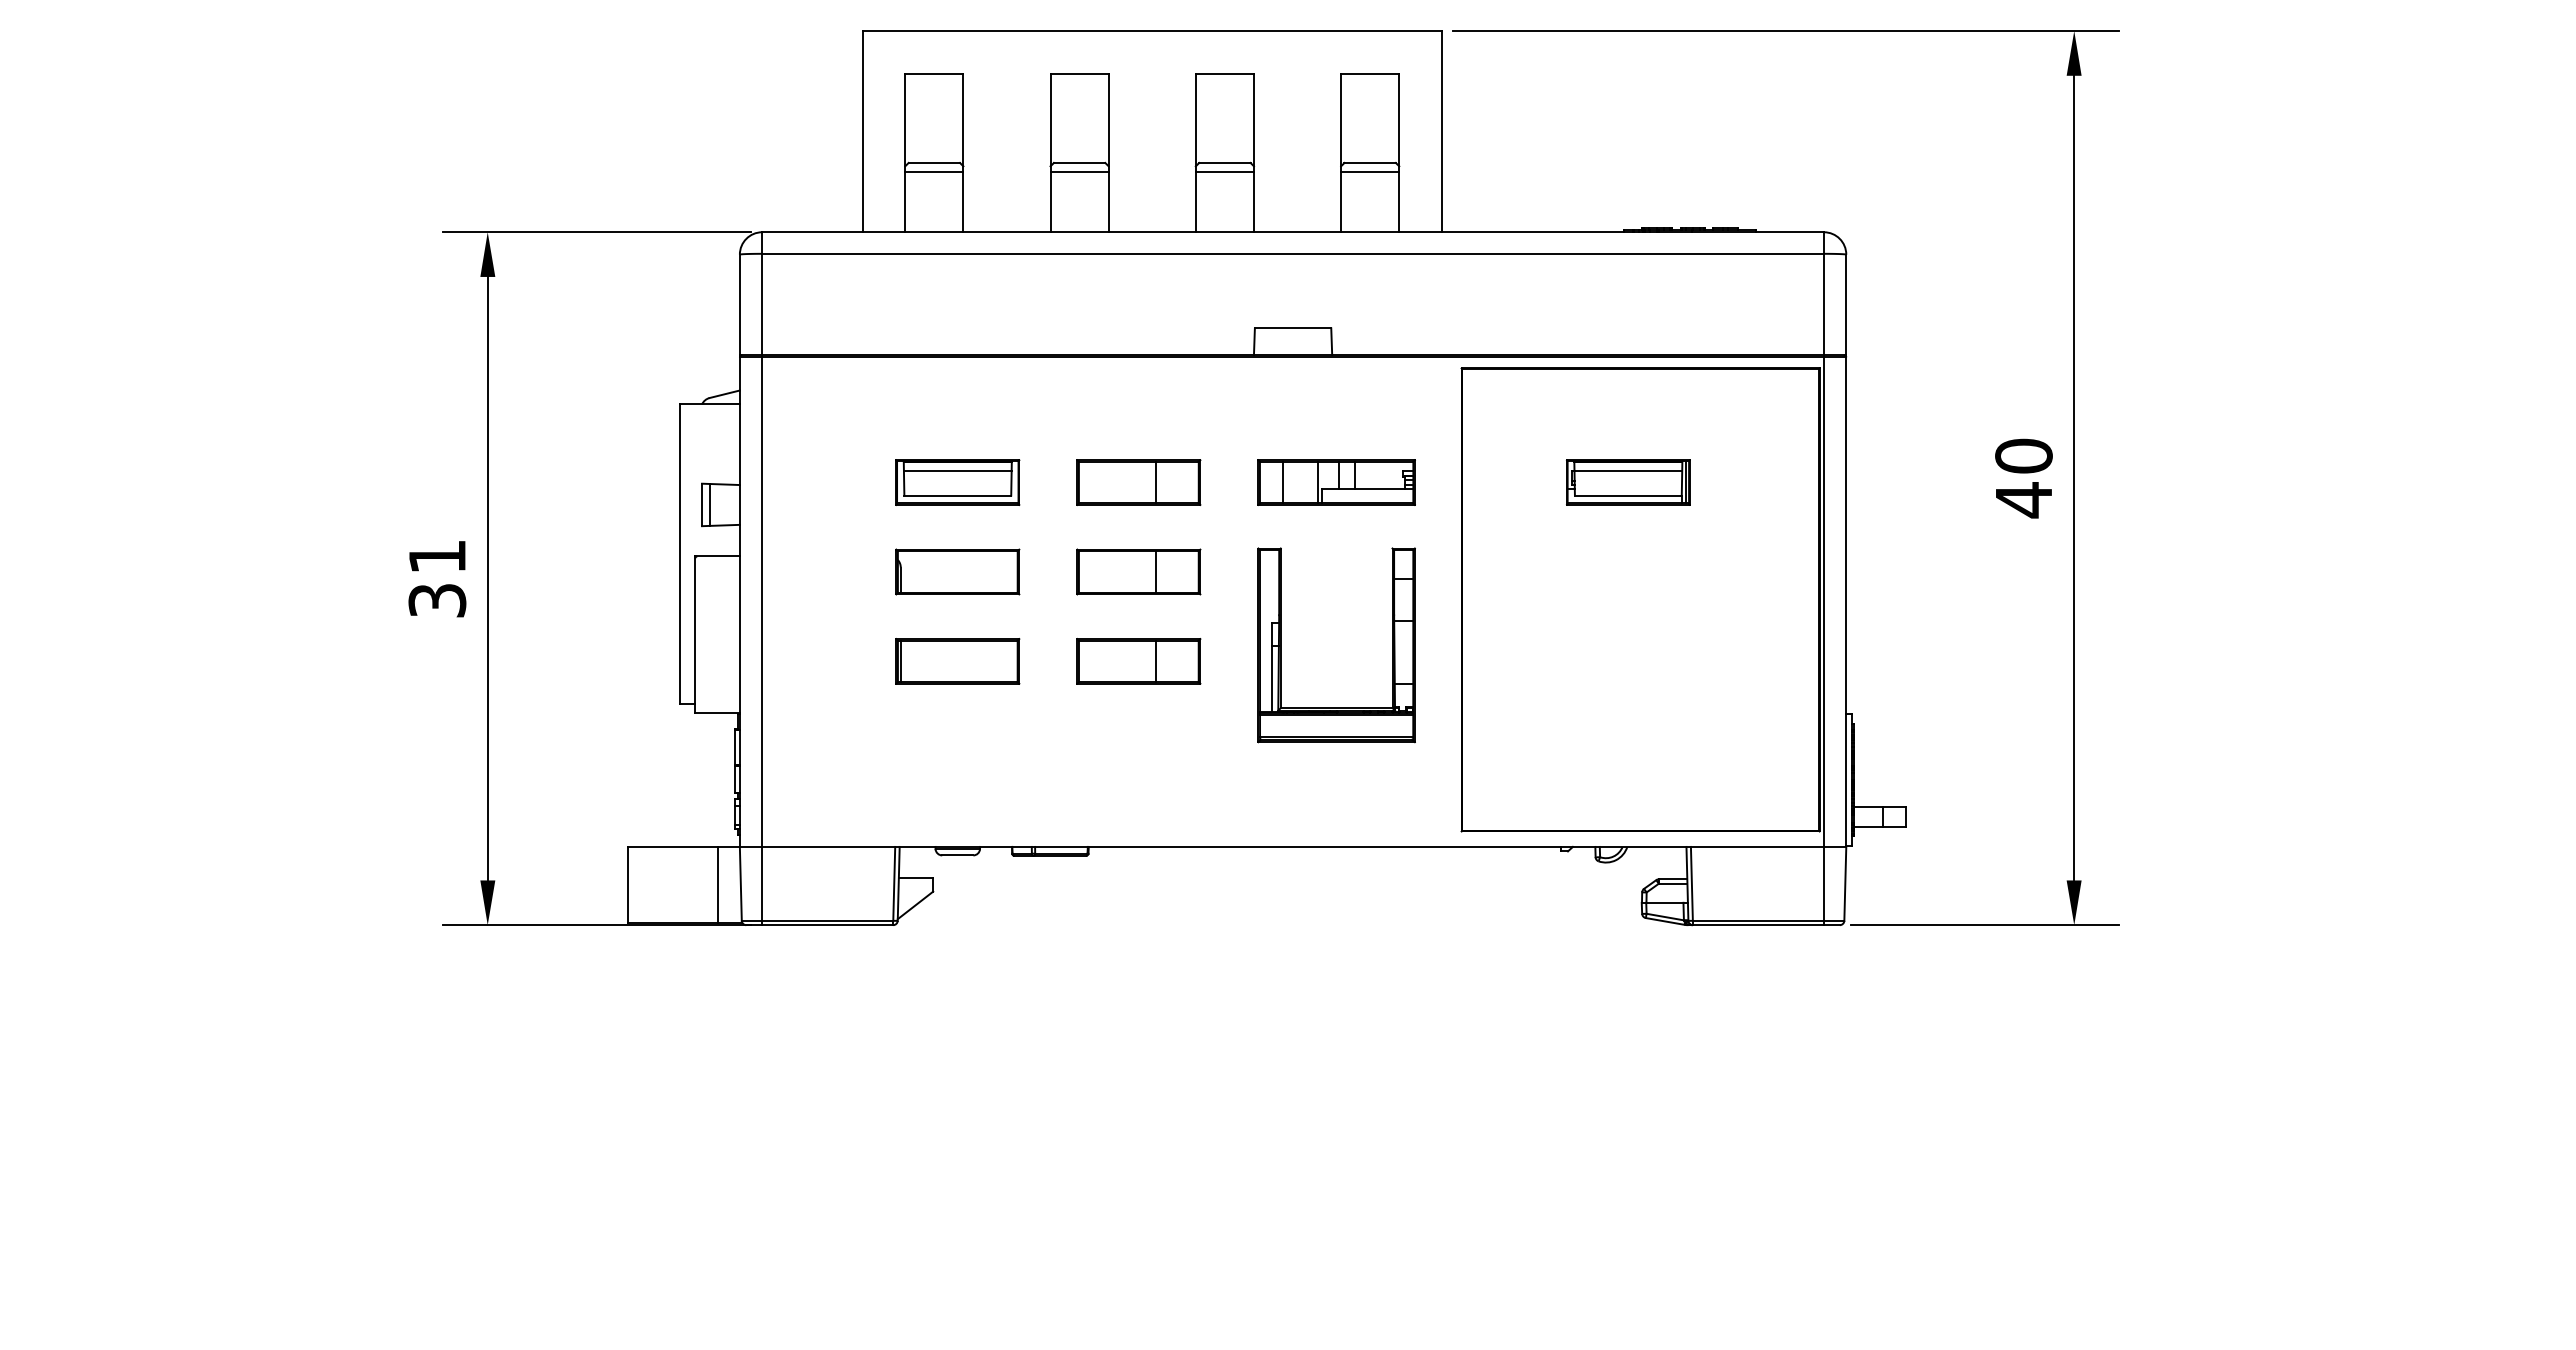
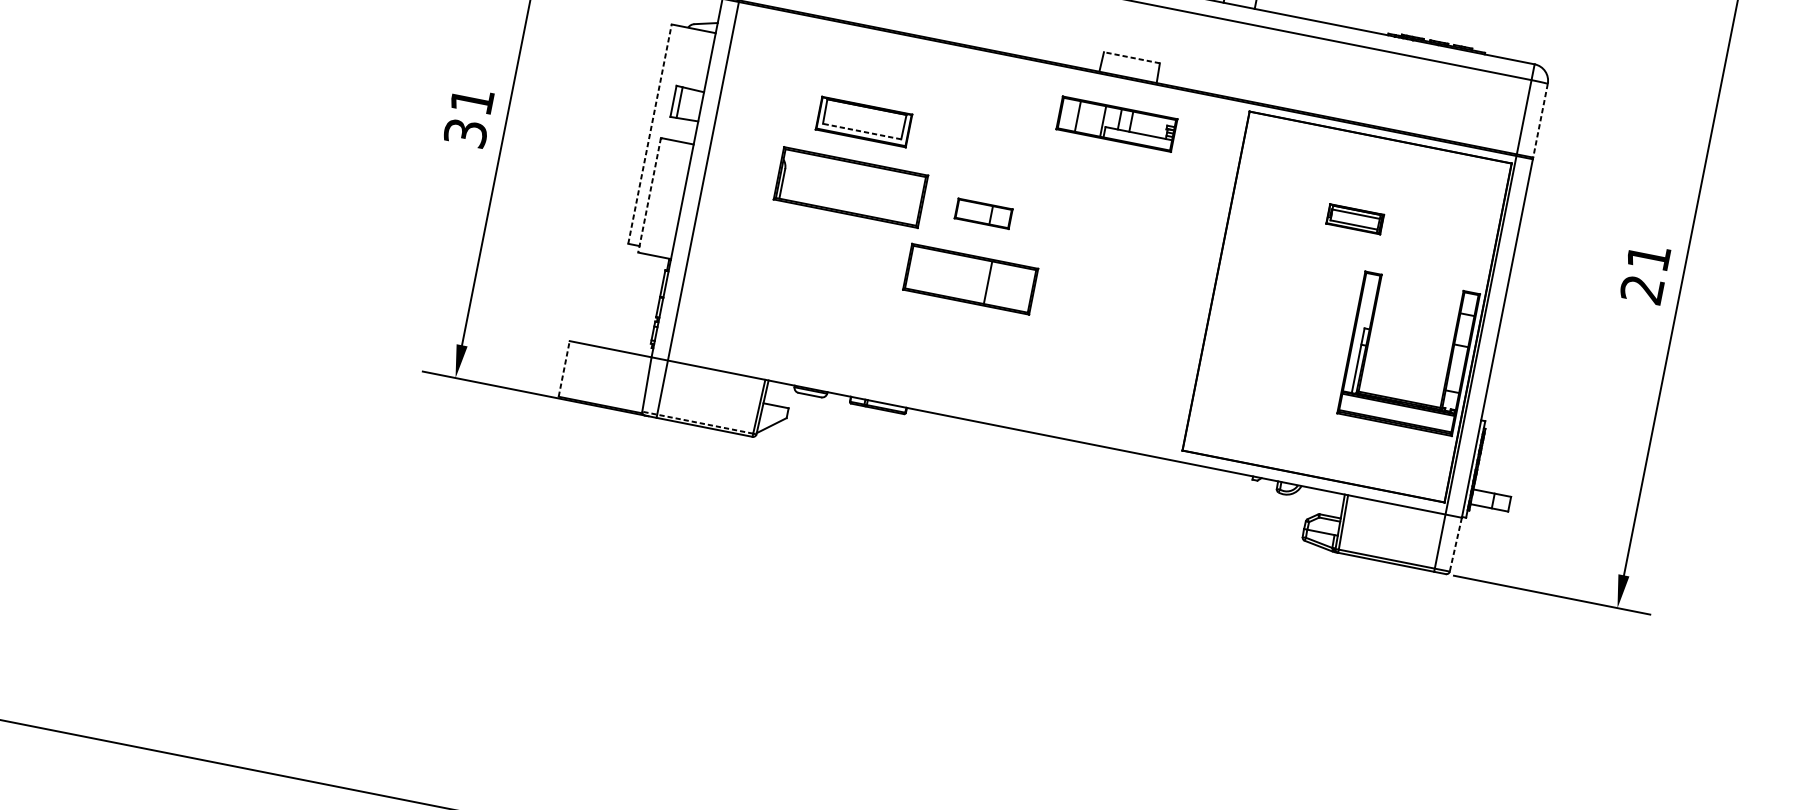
line: (1846, 305) -> (1540, 121), solid -> dashed
line: (1292, 328) -> (1131, 57), solid -> dashed
line: (957, 470) -> (865, 113), removed
text: (2023, 478) -> (1645, 273), 40 -> 21
part: (1138, 482) -> (996, 148), removed
part: (1336, 482) -> (1116, 124), moved
part: (1628, 482) -> (1355, 219), size x0.6
line: (957, 495) -> (861, 131), solid -> dashed
line: (679, 554) -> (649, 134), solid -> dashed
part: (957, 571) -> (850, 187), size x1.6
part: (1138, 571) -> (983, 213), size x0.6
line: (695, 635) -> (649, 196), solid -> dashed
part: (1281, 645) -> (1368, 345), moved
part: (957, 661) -> (837, 253), removed
part: (1138, 661) -> (970, 279), size x1.4
line: (1845, 883) -> (1456, 544), solid -> dashed
line: (628, 884) -> (564, 368), solid -> dashed
line: (717, 884) -> (629, 381), removed
line: (817, 920) -> (697, 422), solid -> dashed

